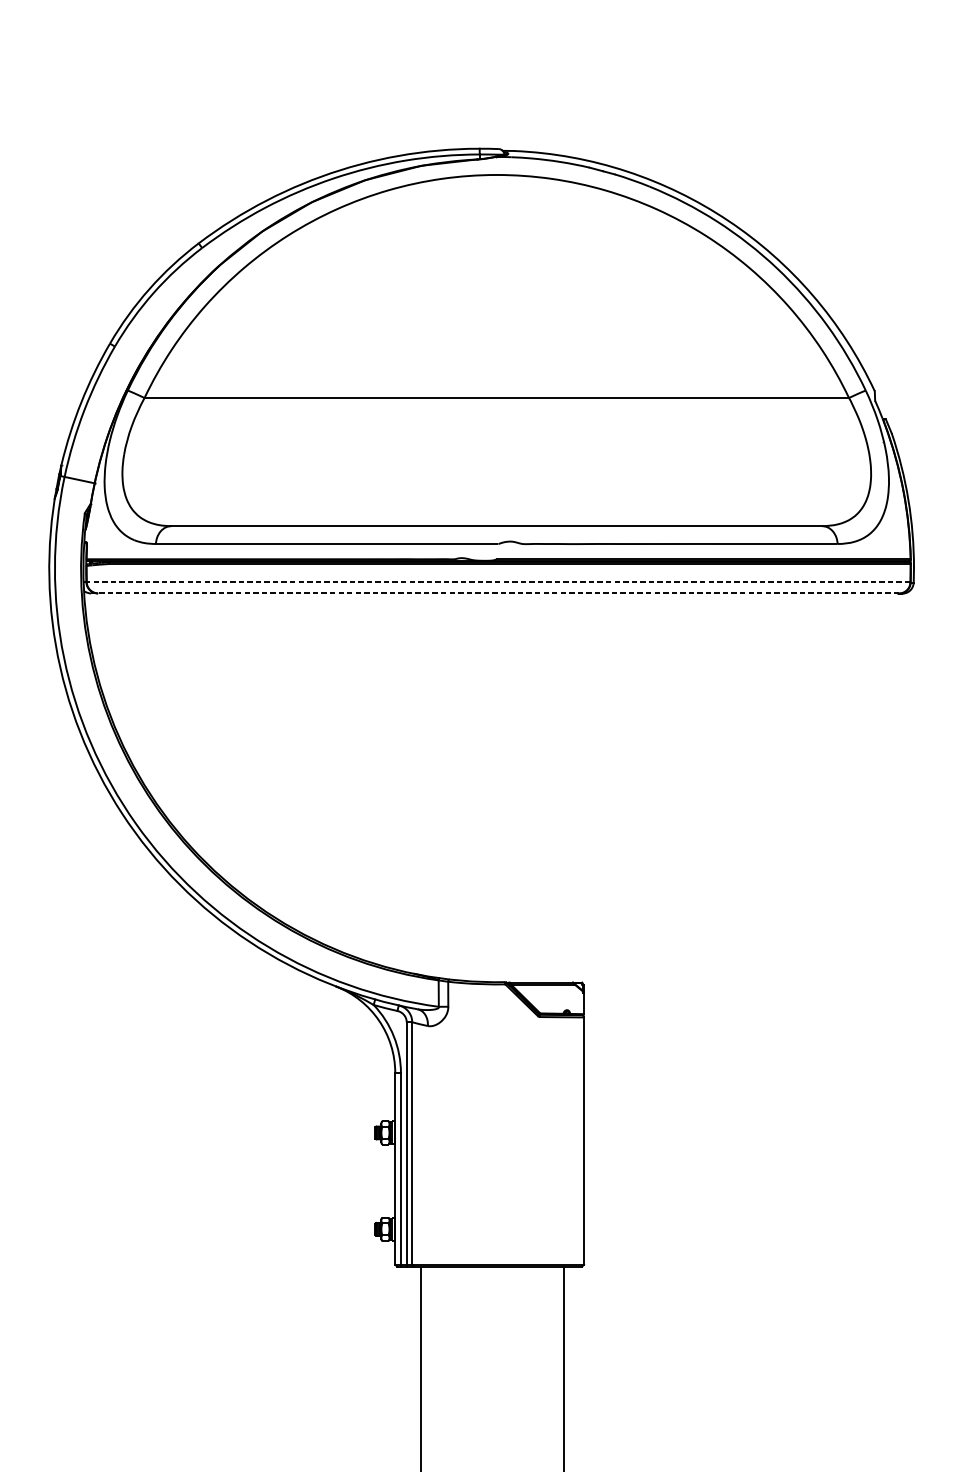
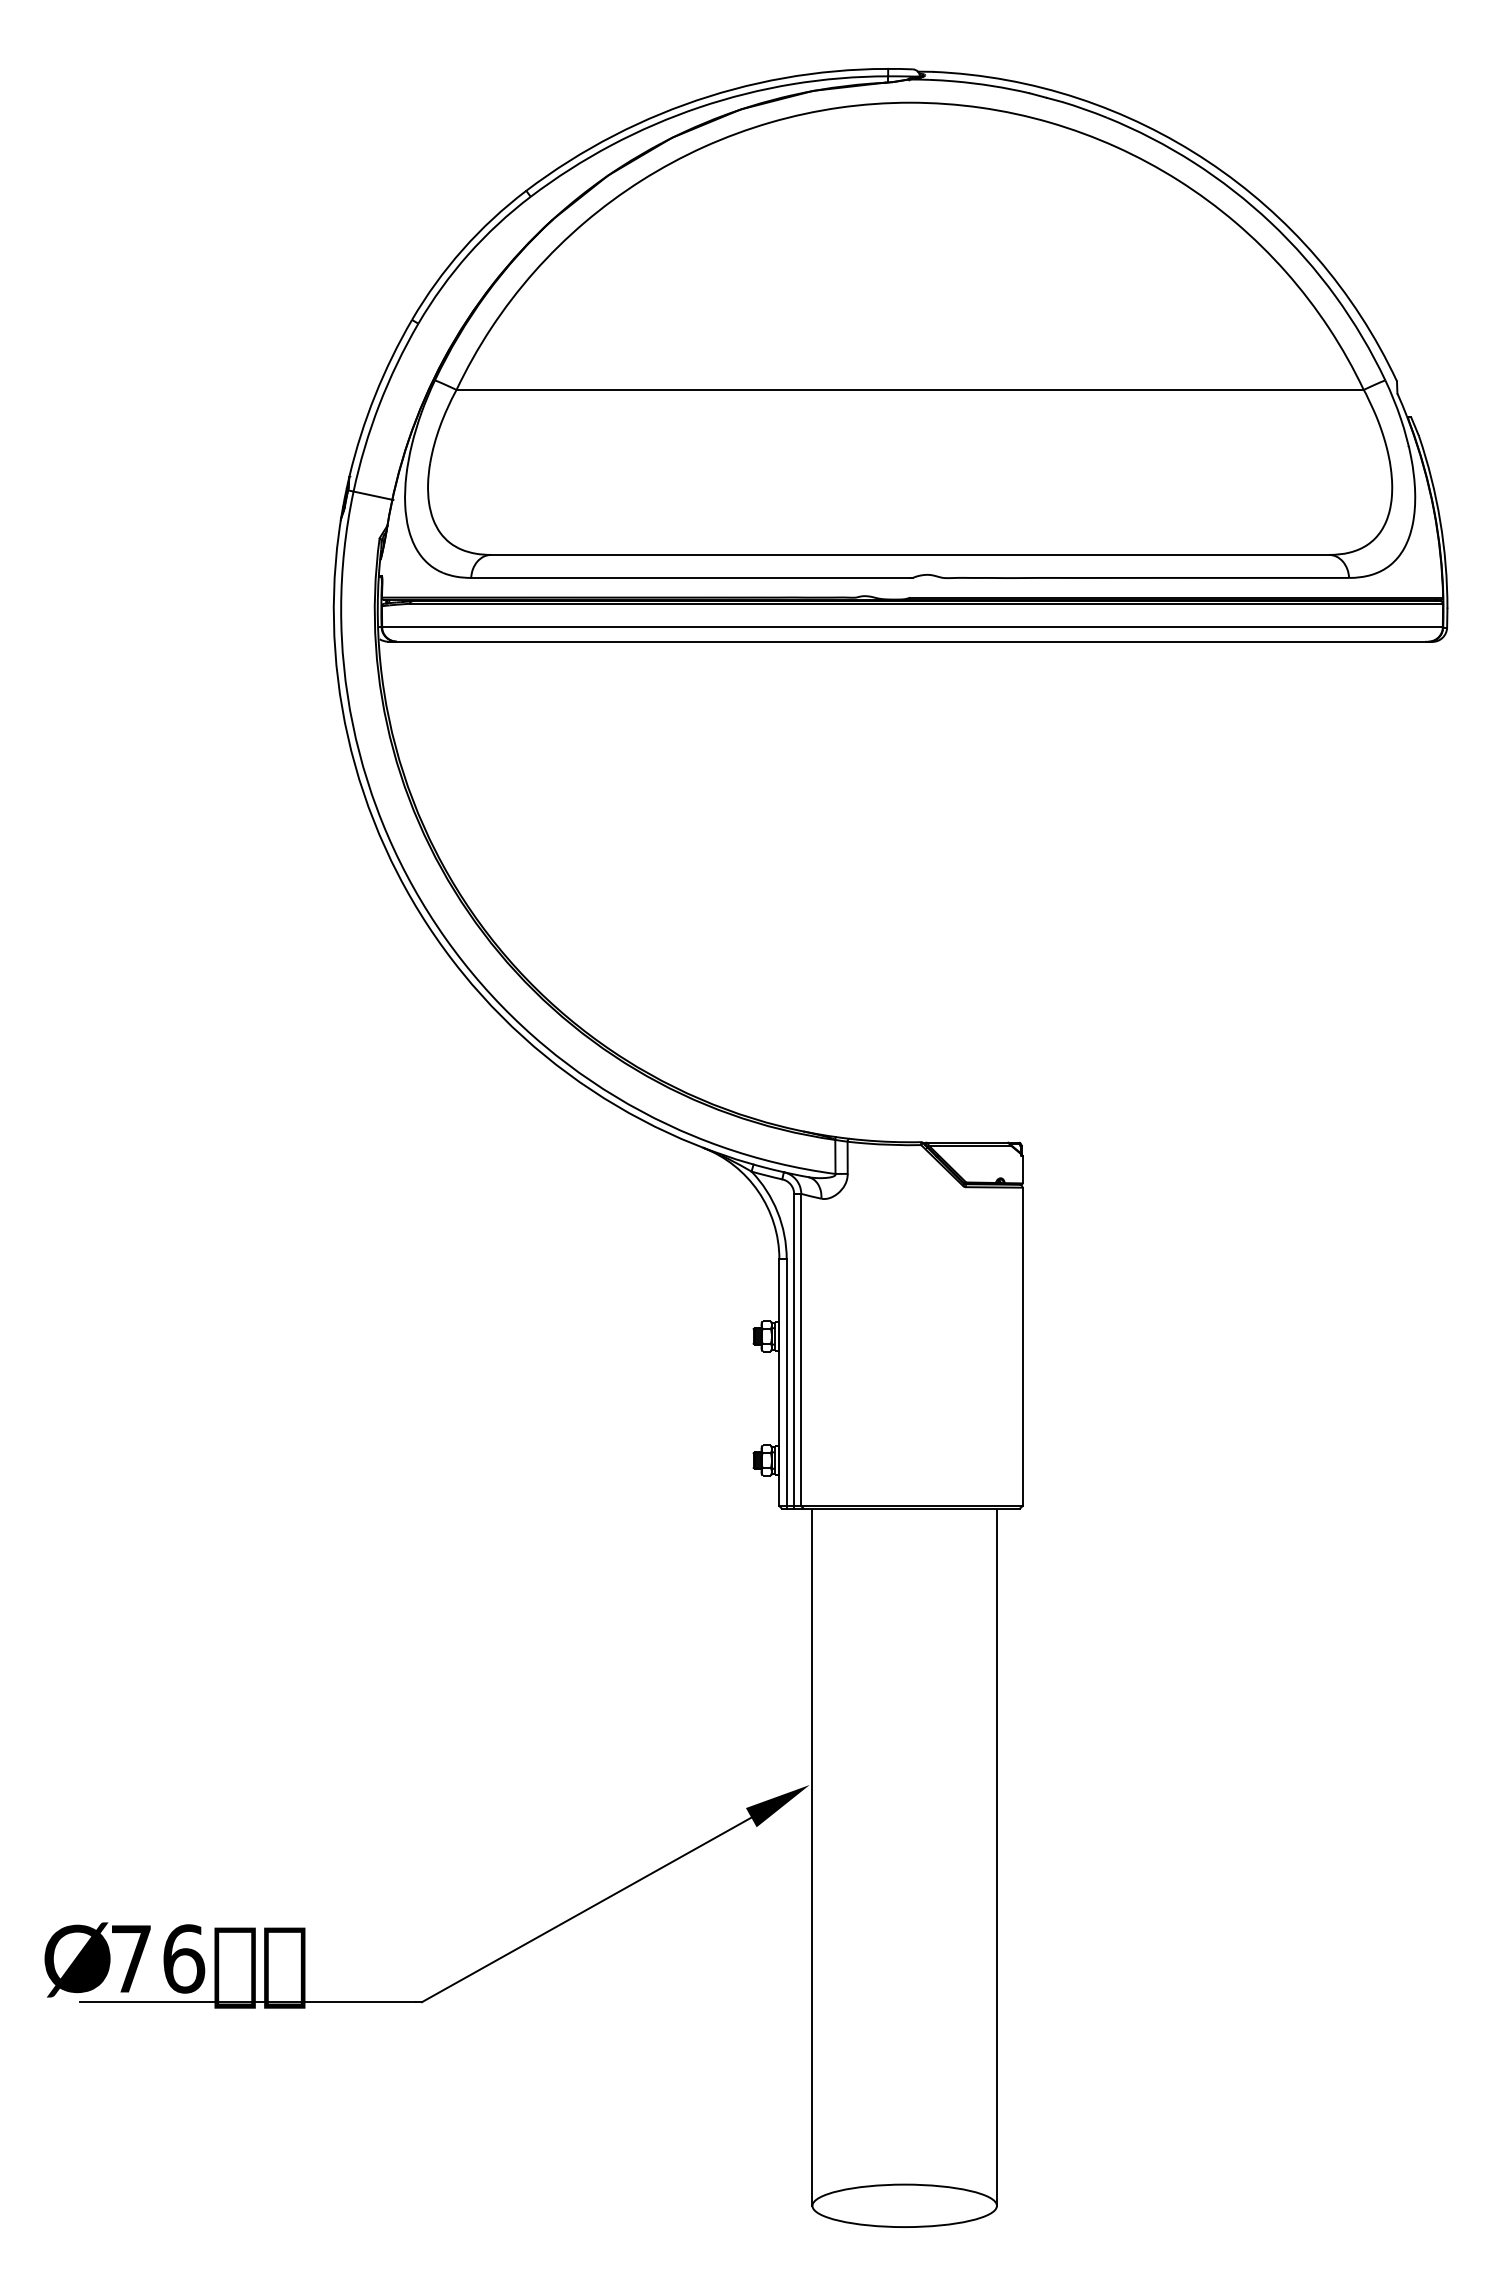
line: (498, 582) -> (912, 627), dashed -> solid
line: (494, 593) -> (907, 641), dashed -> solid

